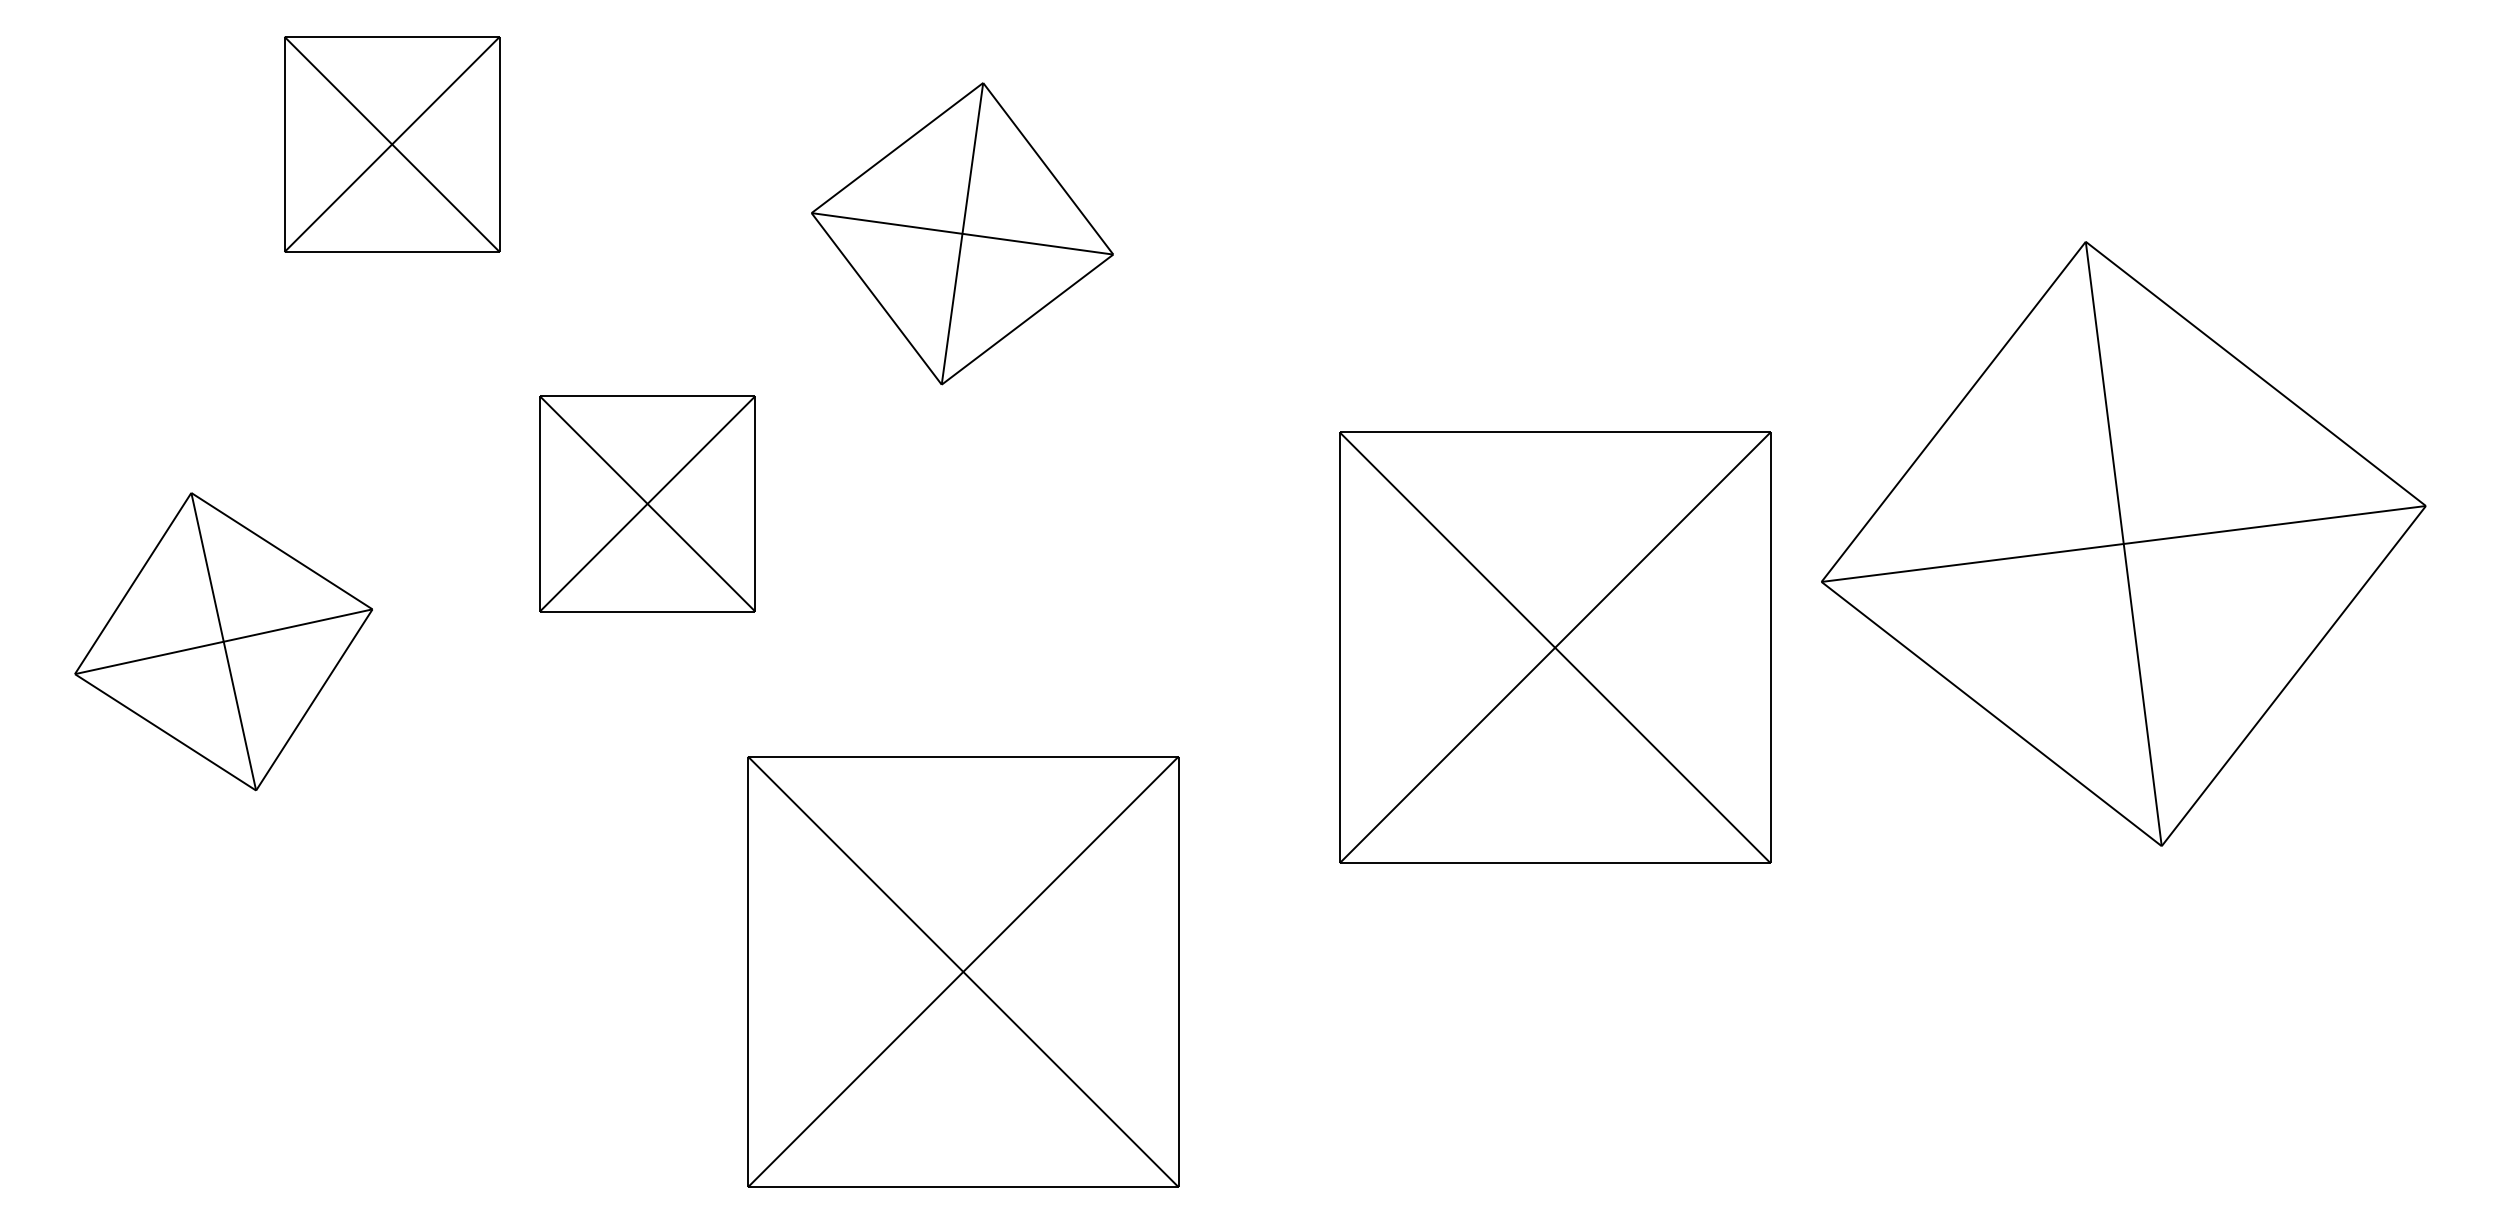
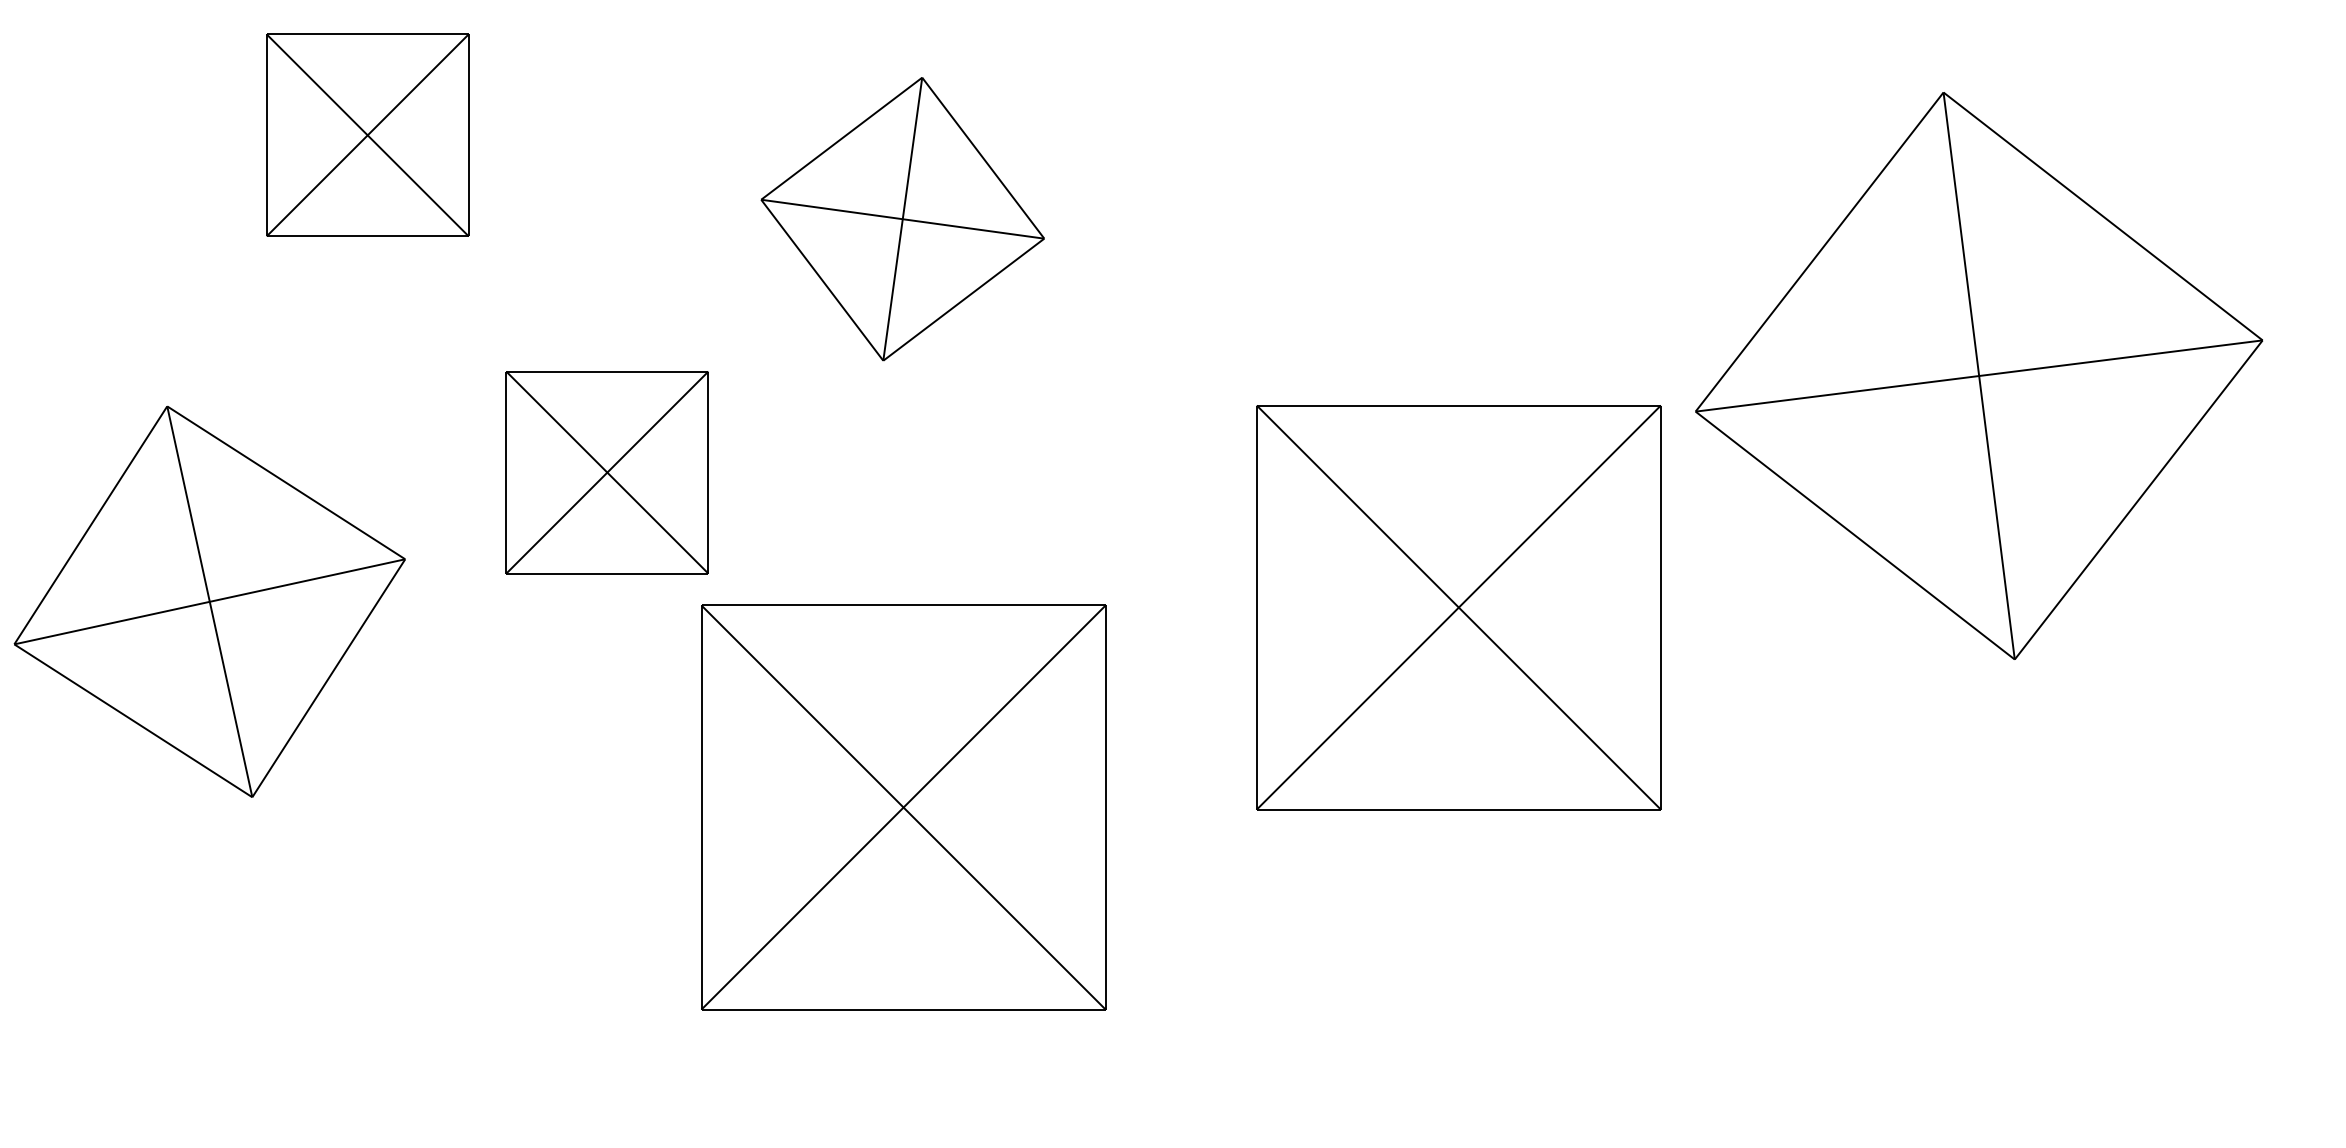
part: (2123, 543) -> (1978, 375), moved
part: (223, 641) -> (209, 601), size x1.4
part: (963, 971) -> (903, 807), moved

